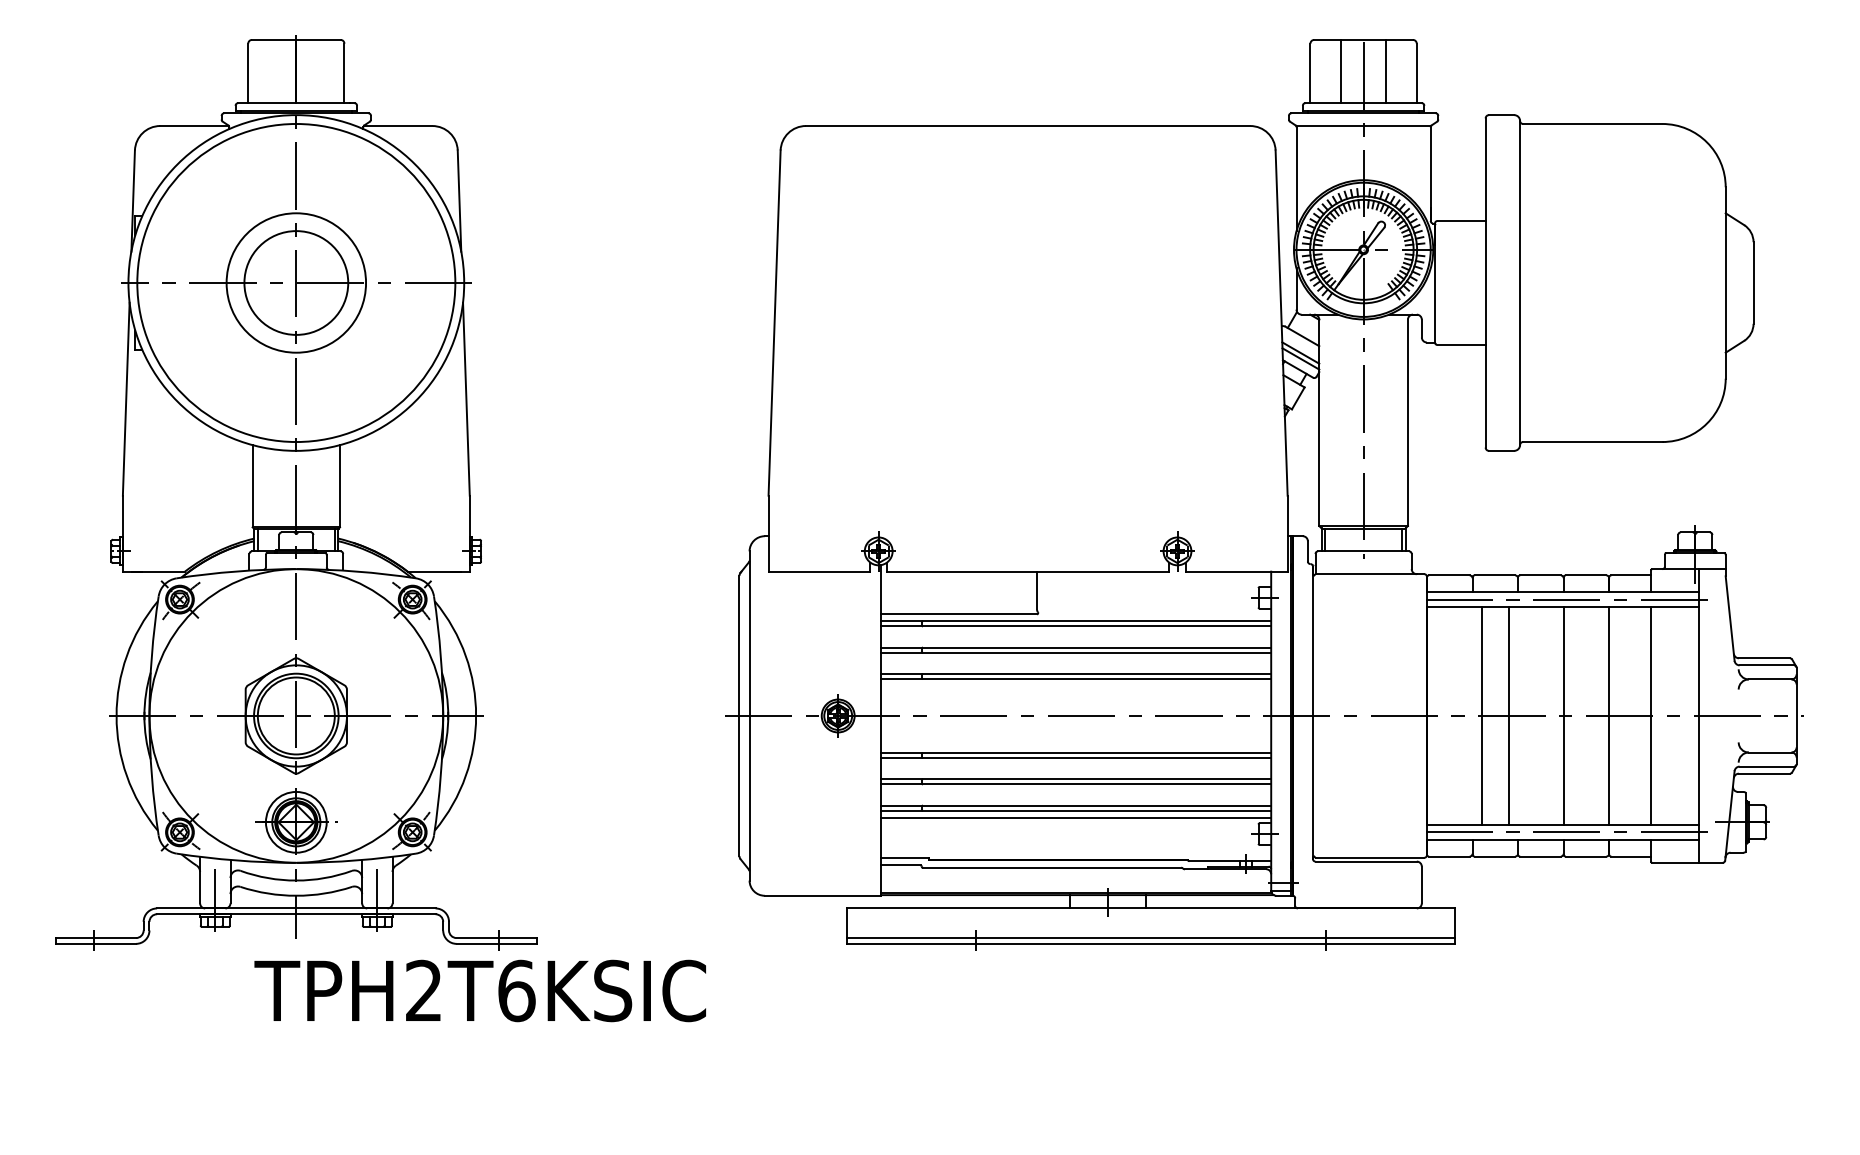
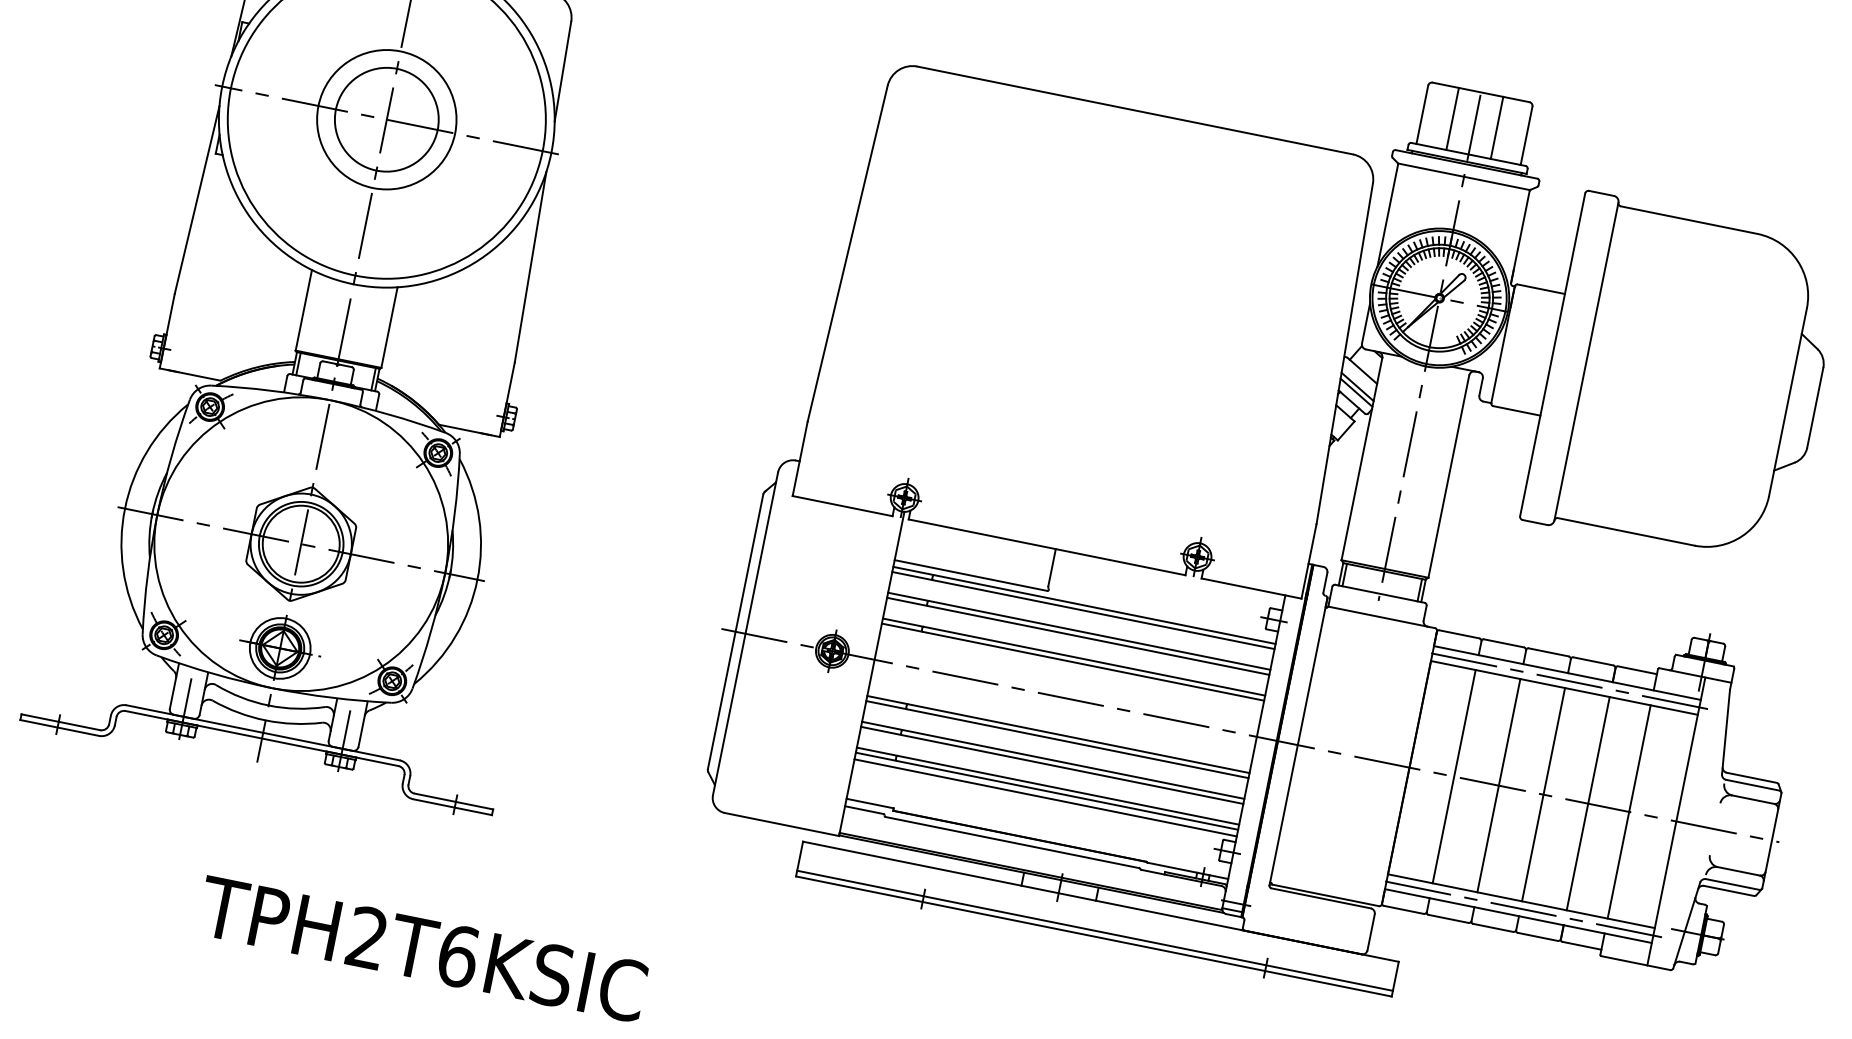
line: (1482, 715) -> (1499, 785), moved
line: (1508, 715) -> (1454, 776), moved
text: (479, 990) -> (421, 948), moved

